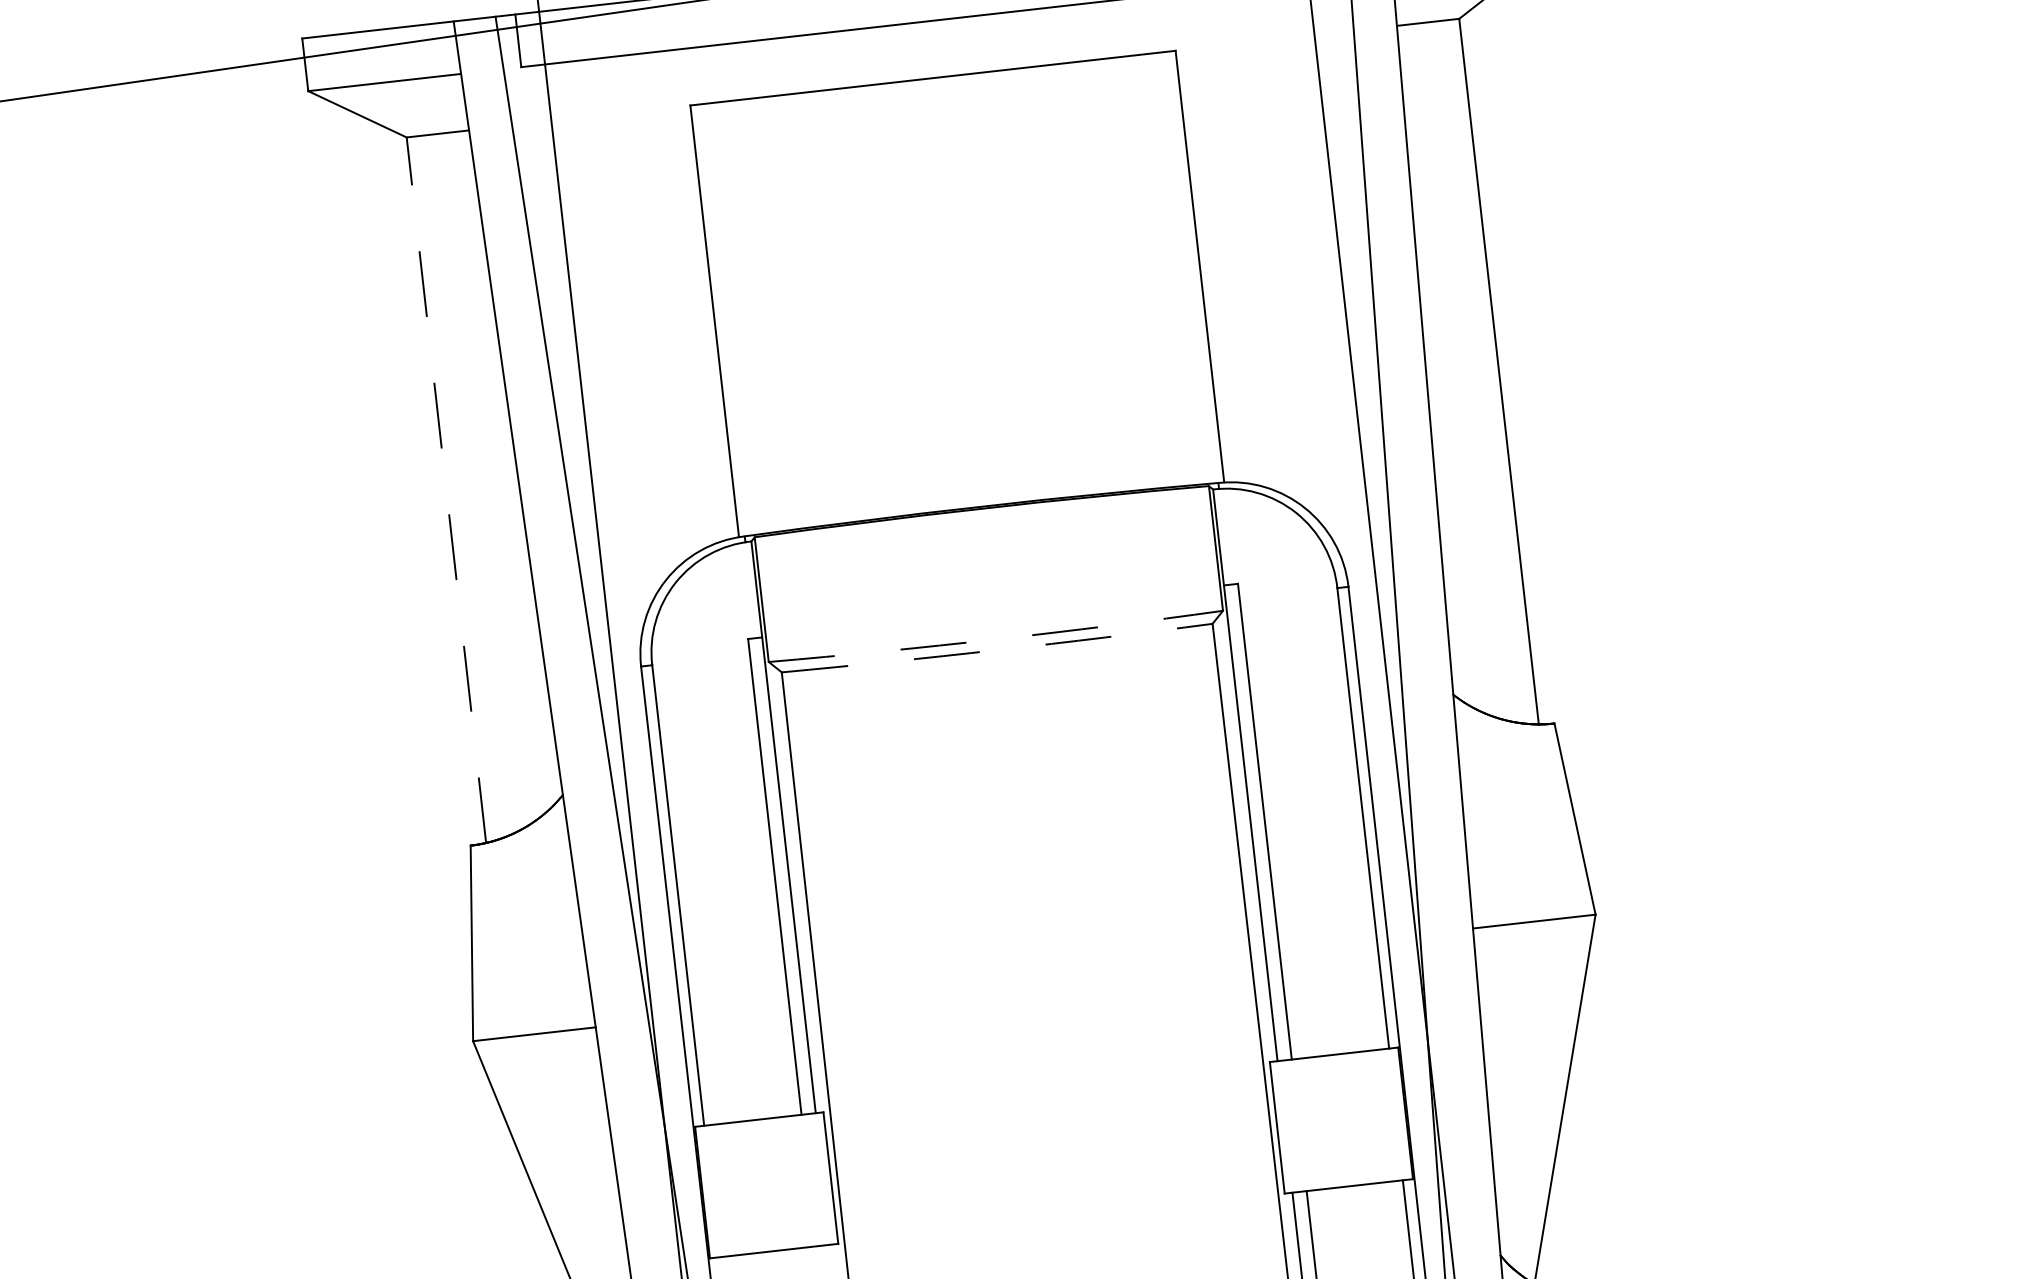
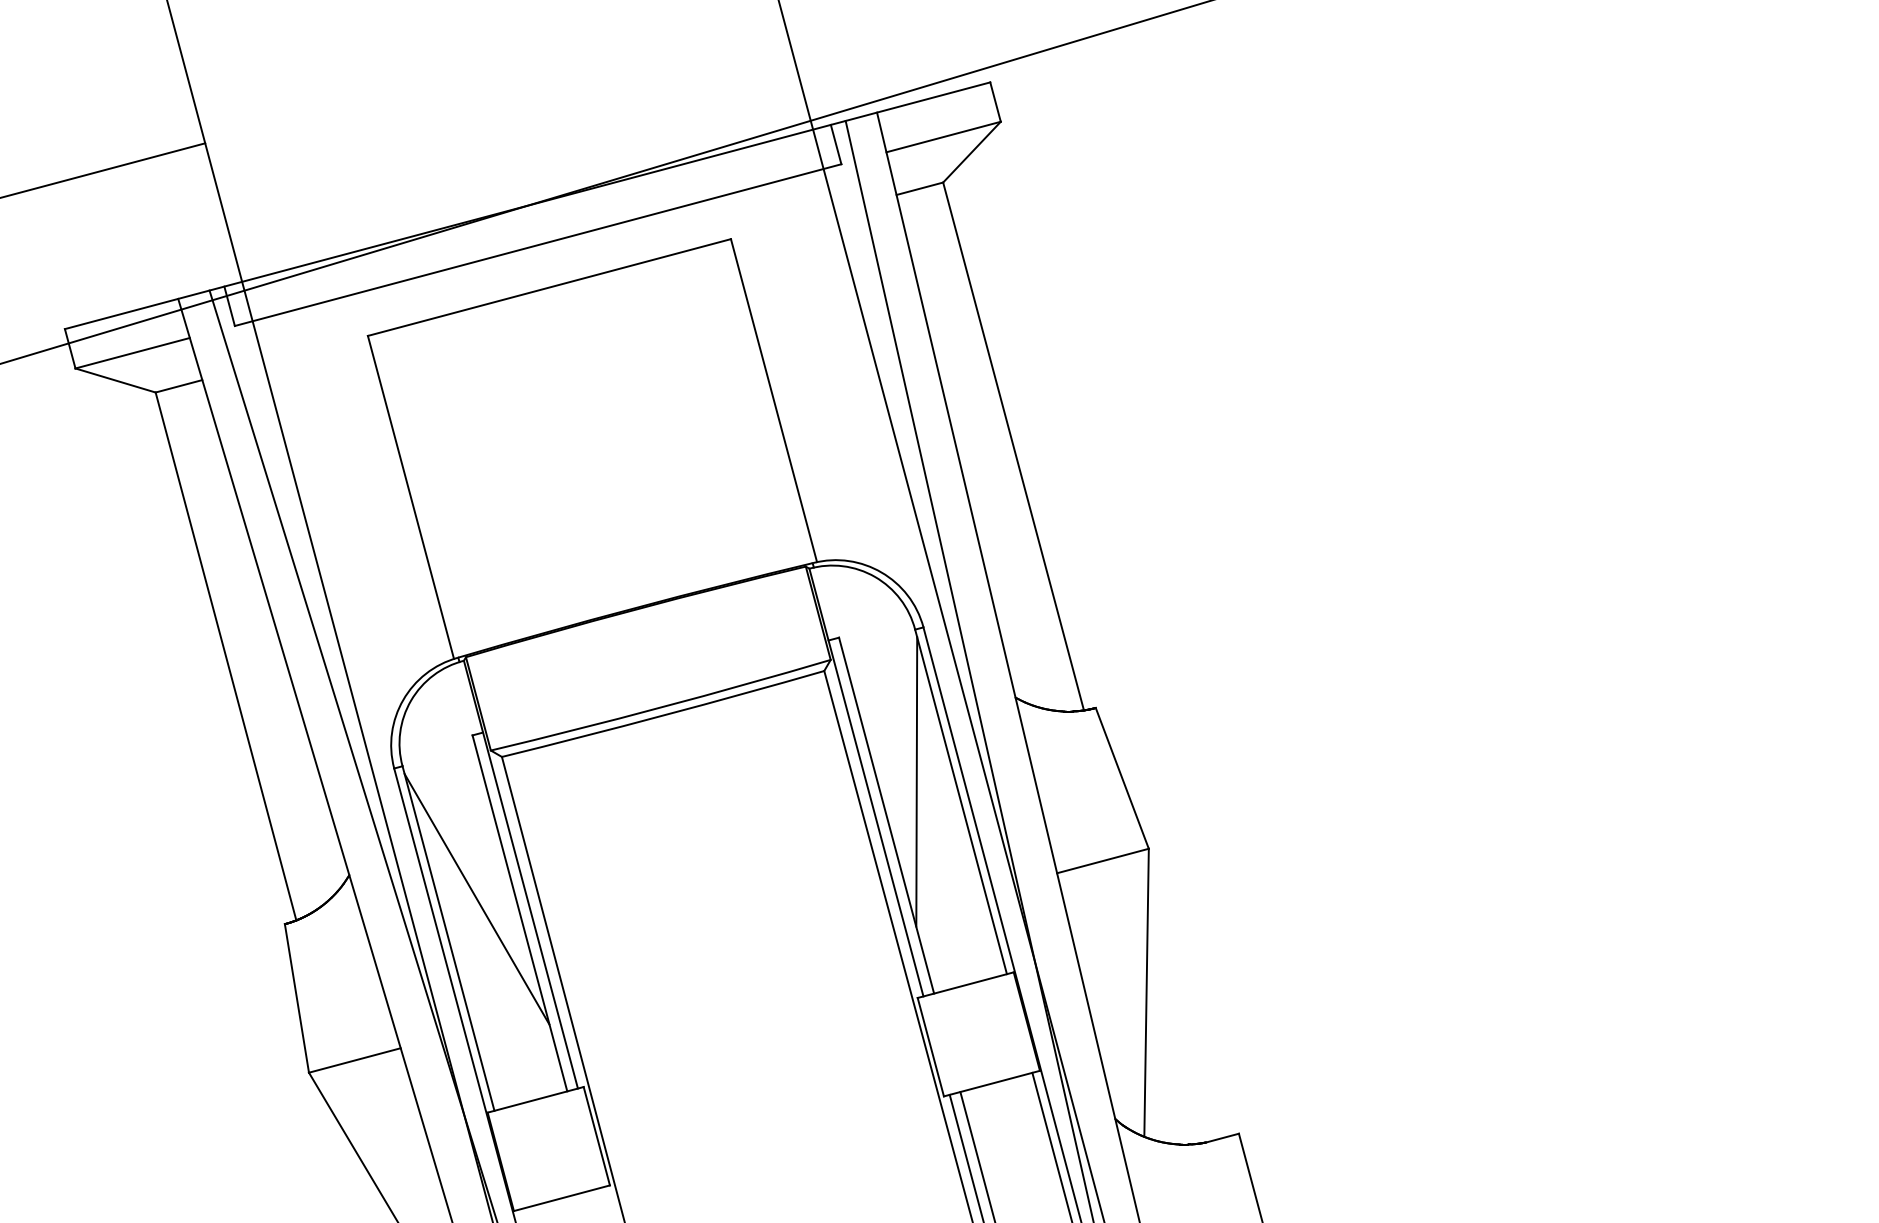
line: (445, 490) -> (225, 656), dashed -> solid
arc: (996, 639) -> (661, 707), dashed -> solid
arc: (997, 650) -> (663, 715), dashed -> solid
line: (1309, 783) -> (916, 781), added
line: (721, 849) -> (476, 898), added

